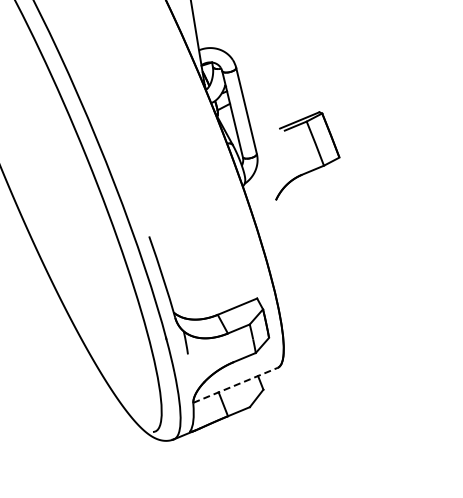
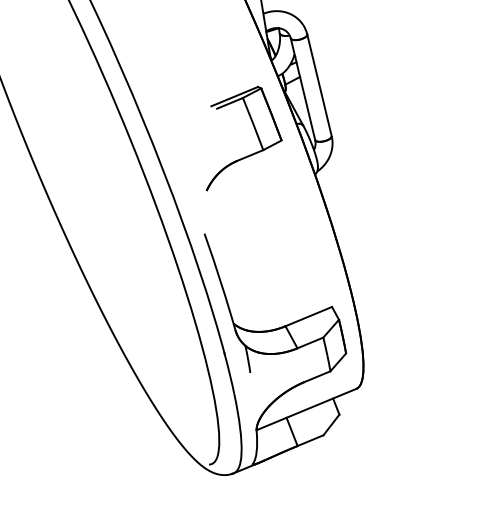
part: (317, 151) -> (255, 133), moved
line: (235, 385) -> (306, 409), dashed -> solid

